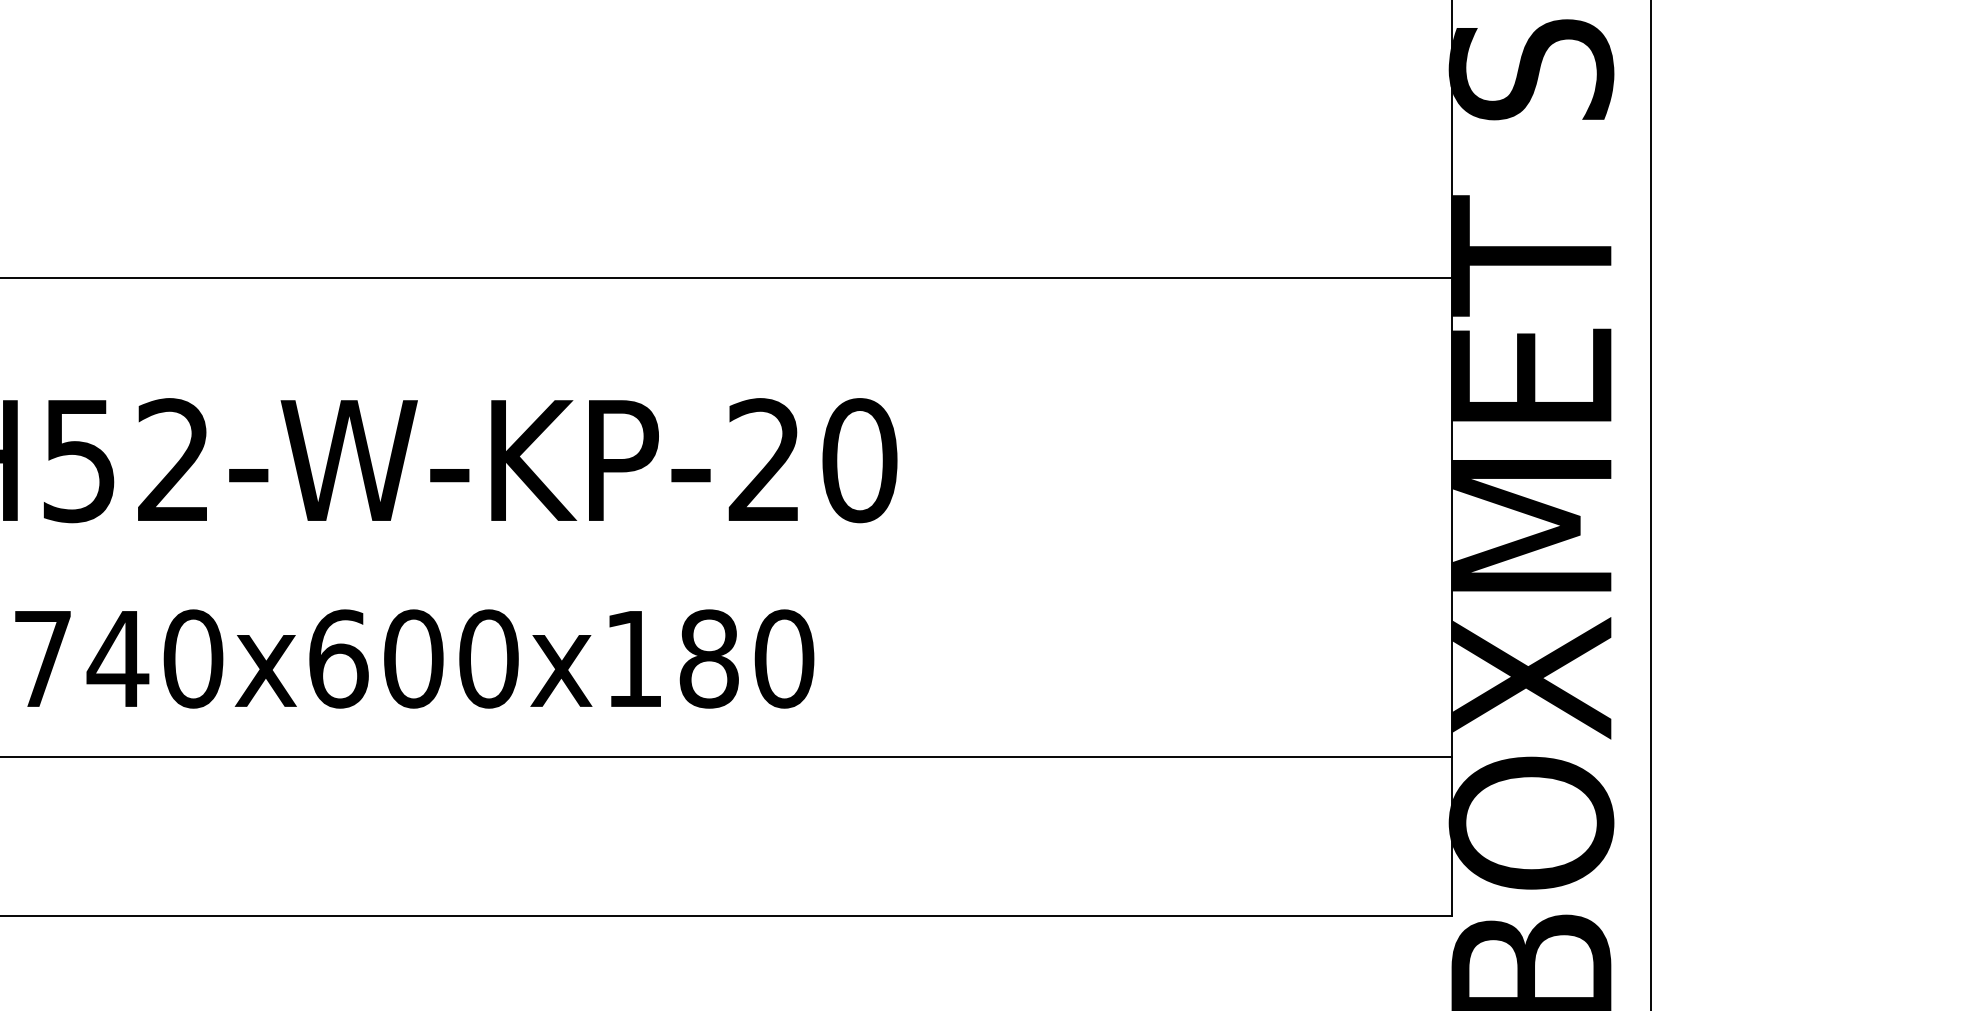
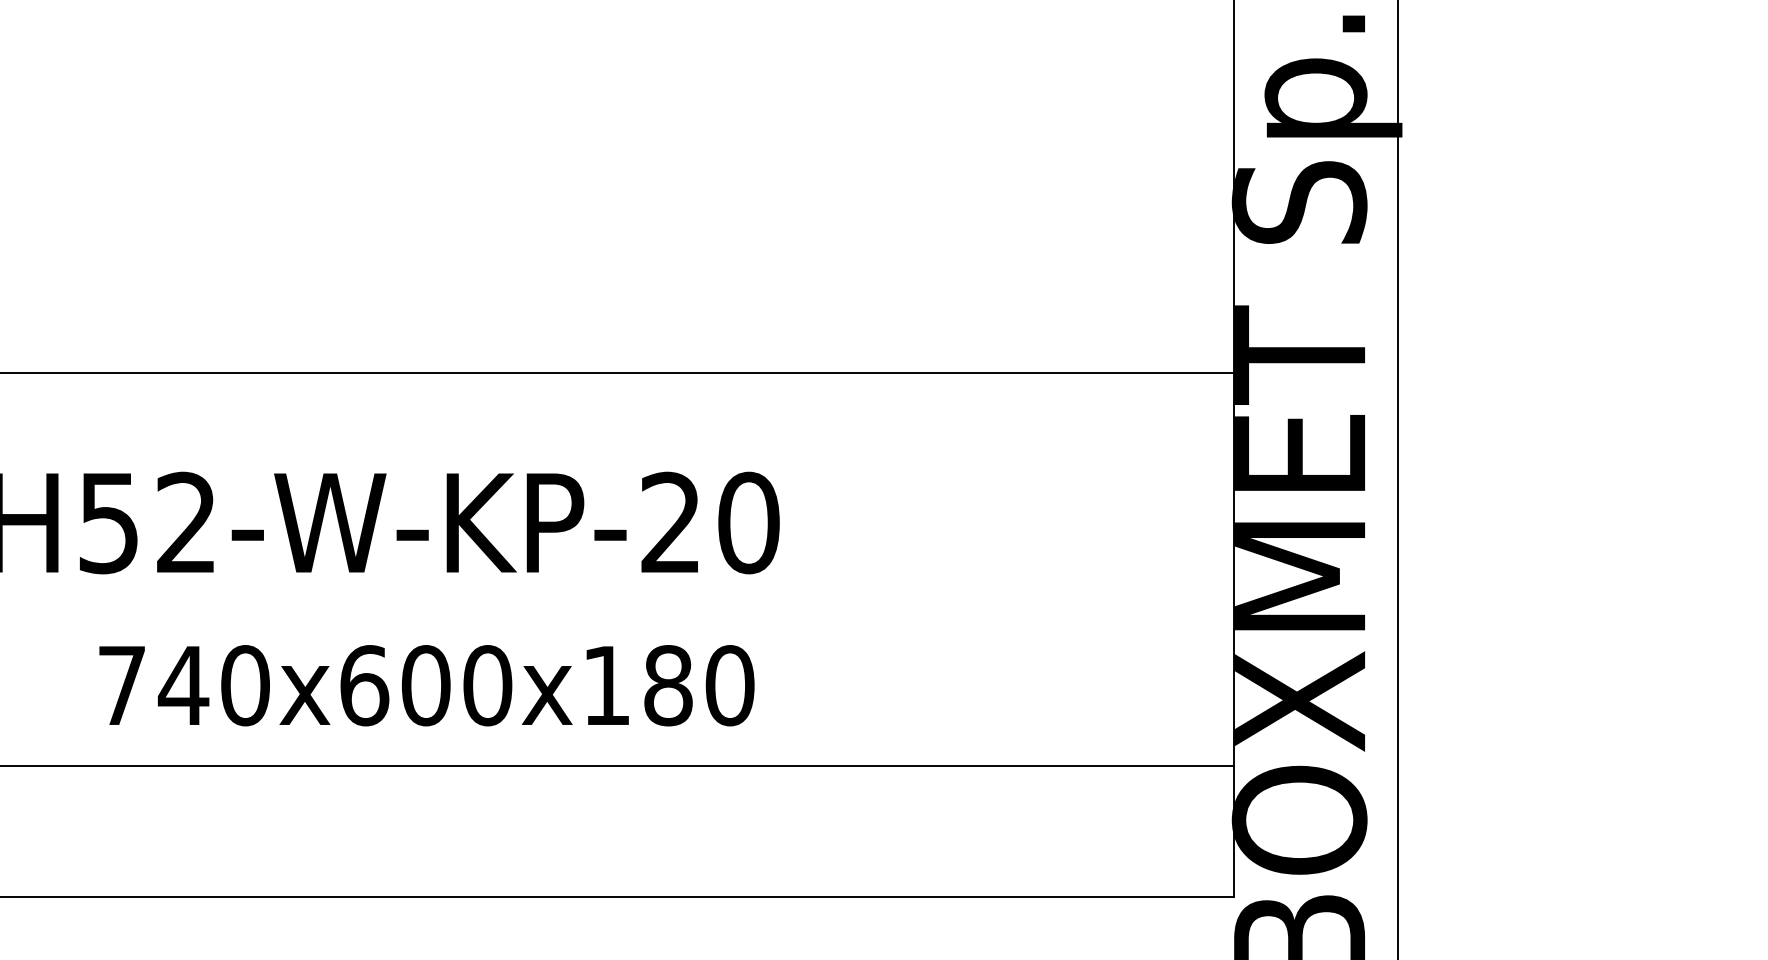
text: (414, 658) -> (426, 685), moved

